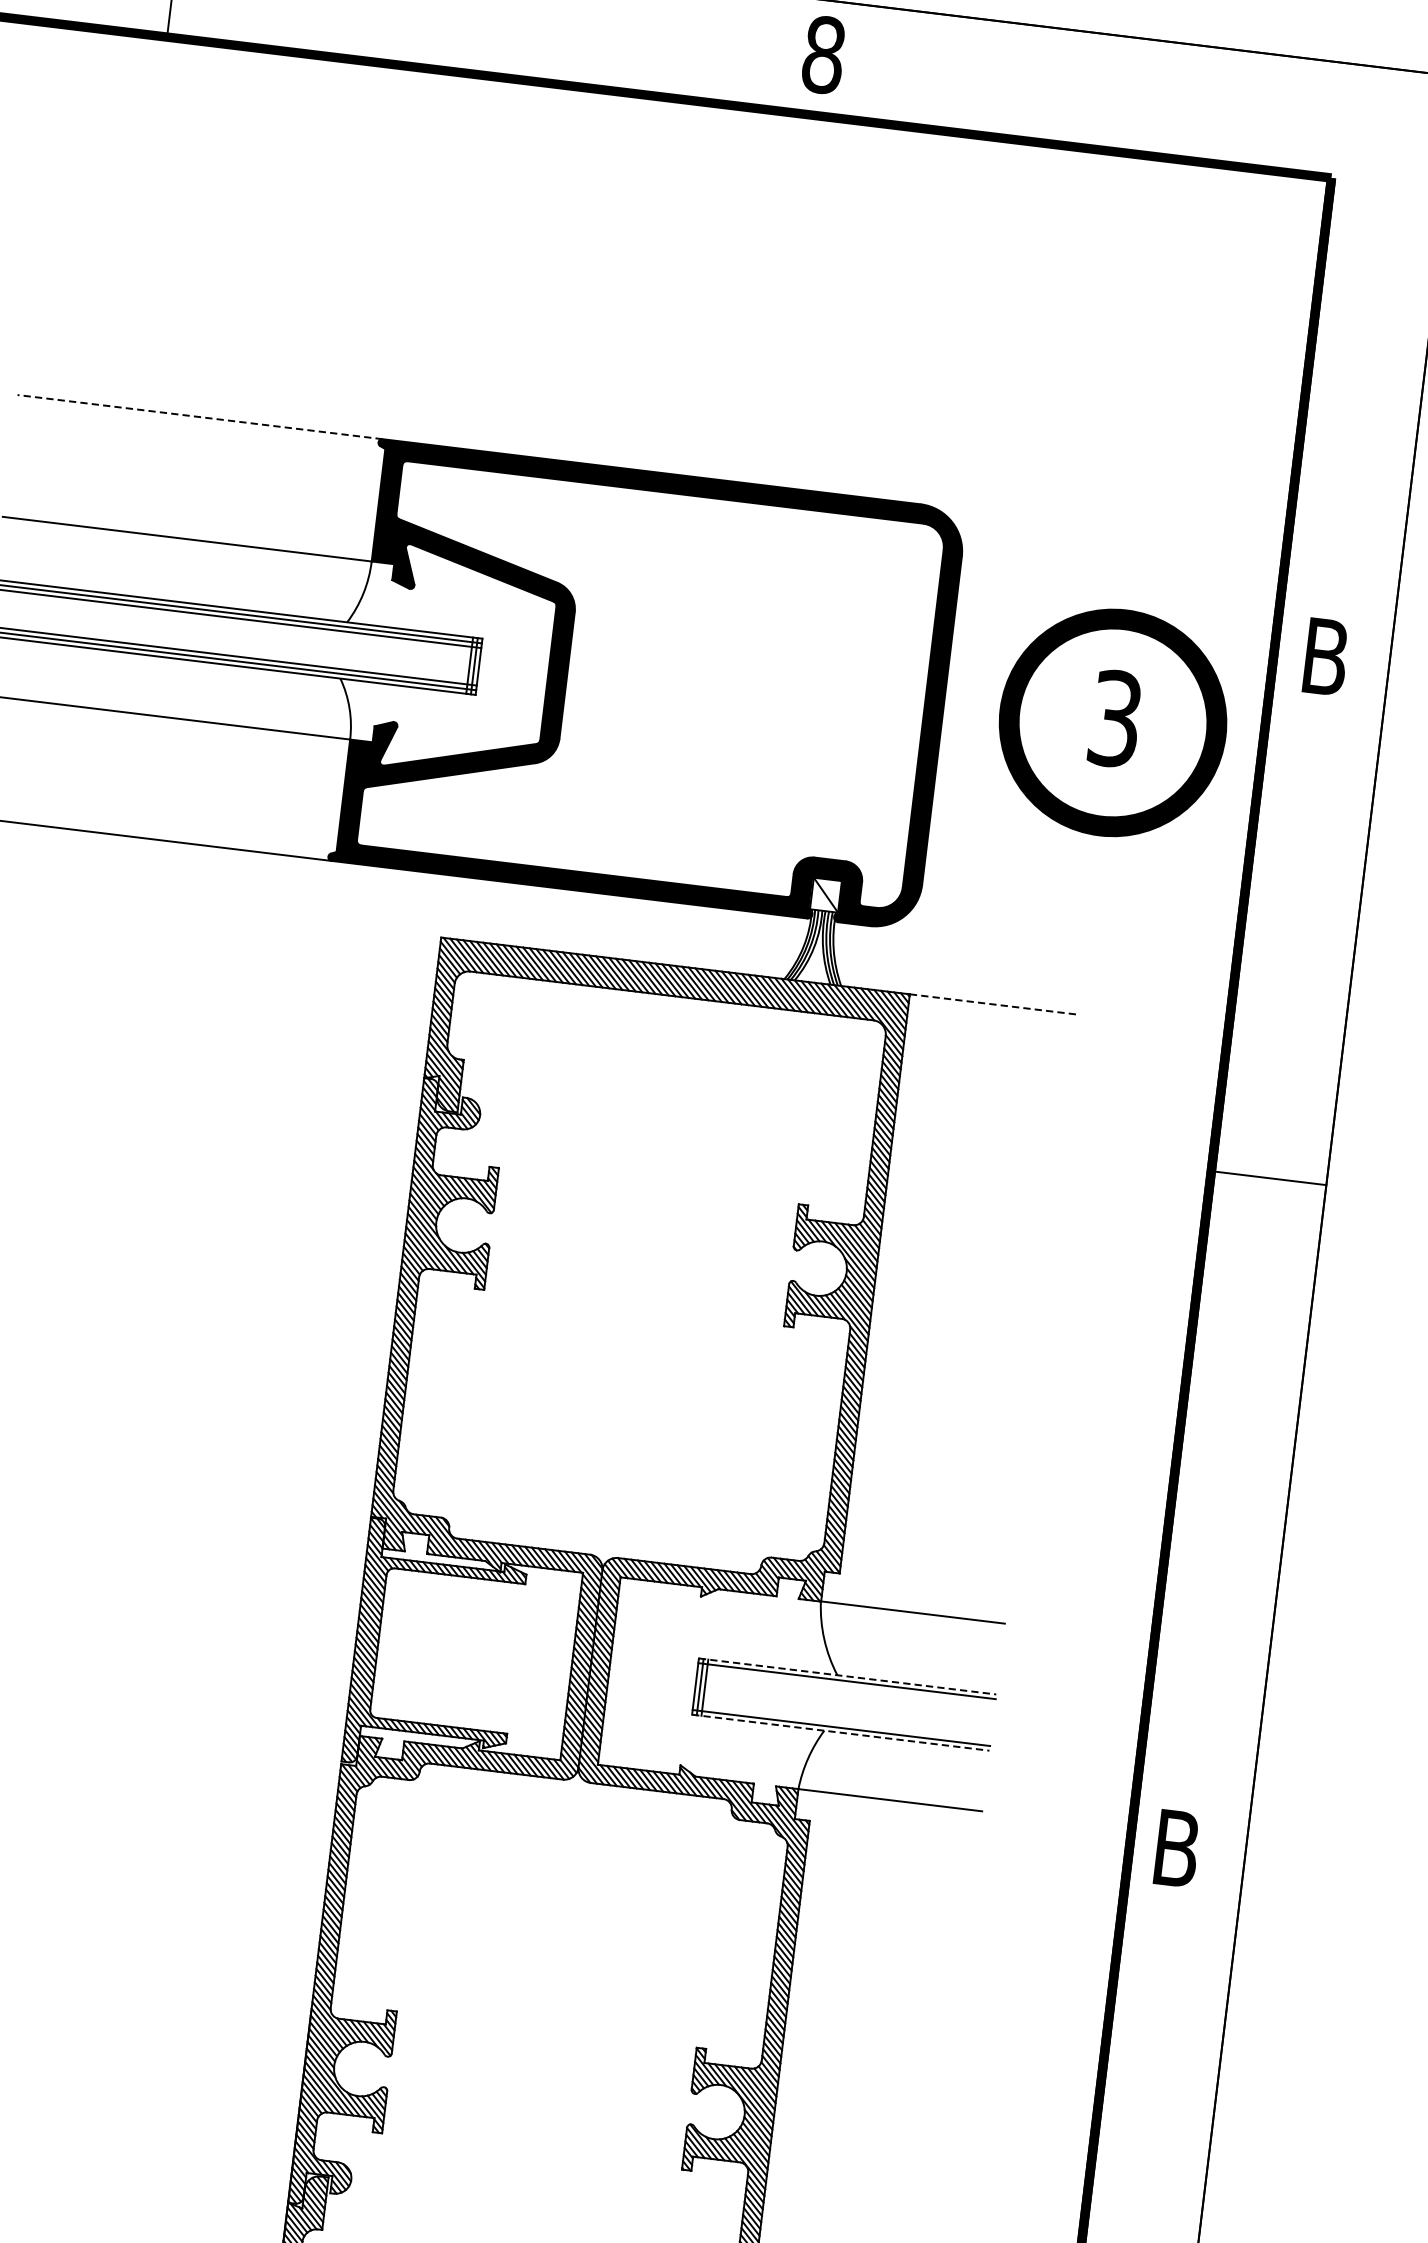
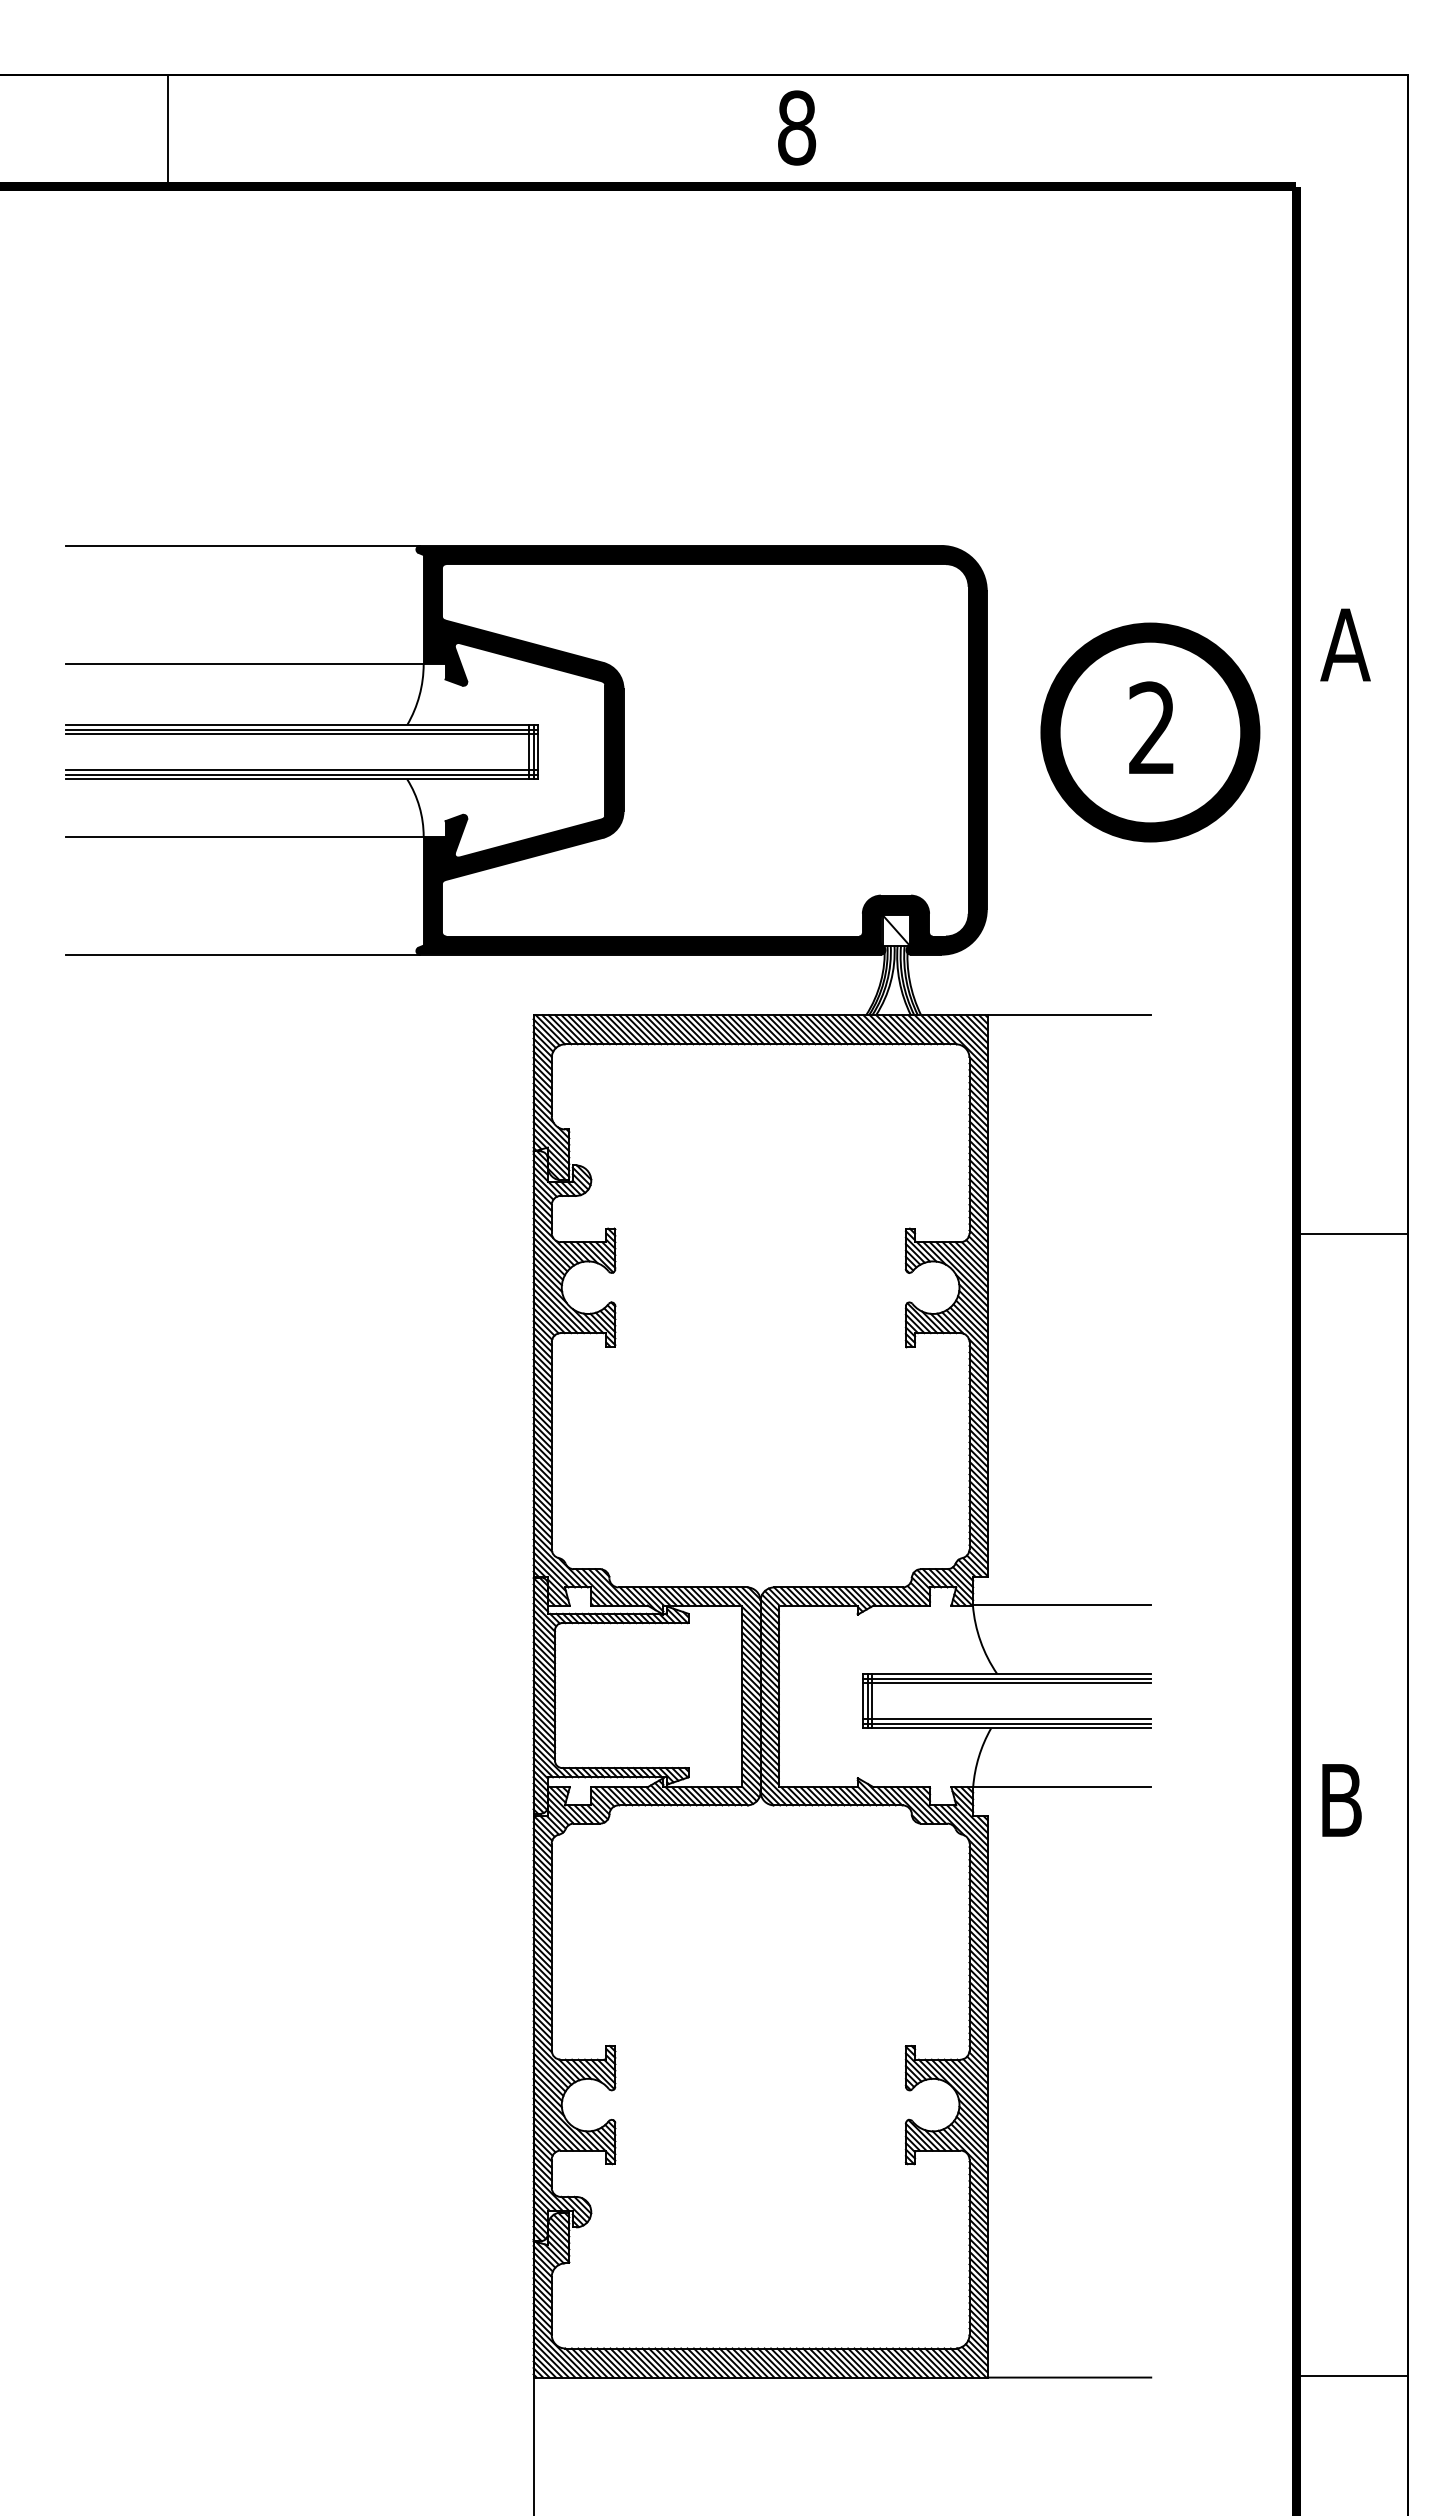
line: (200, 416) -> (243, 545), dashed -> solid
text: (1325, 656) -> (1345, 644), B -> A
text: (1115, 719) -> (1152, 728), 3 -> 2
line: (994, 1004) -> (1069, 1015), dashed -> solid
line: (1268, 1178) -> (1351, 1234), moved
line: (848, 1676) -> (1007, 1673), dashed -> solid
line: (846, 1686) -> (1007, 1683), added
line: (842, 1723) -> (1007, 1719), added
line: (841, 1732) -> (1007, 1728), dashed -> solid

